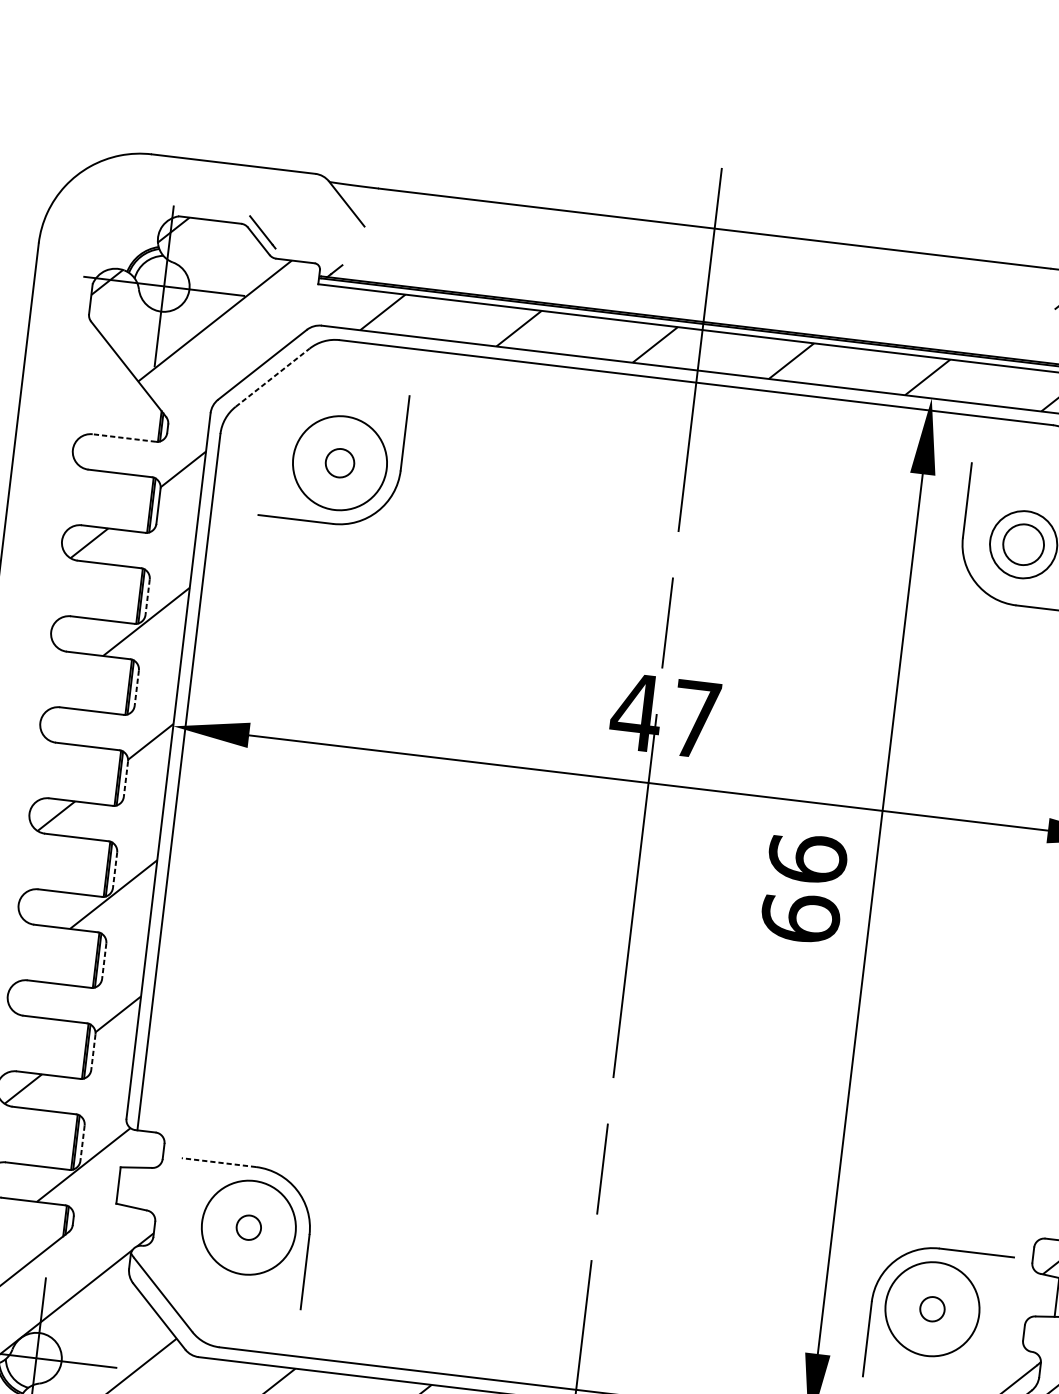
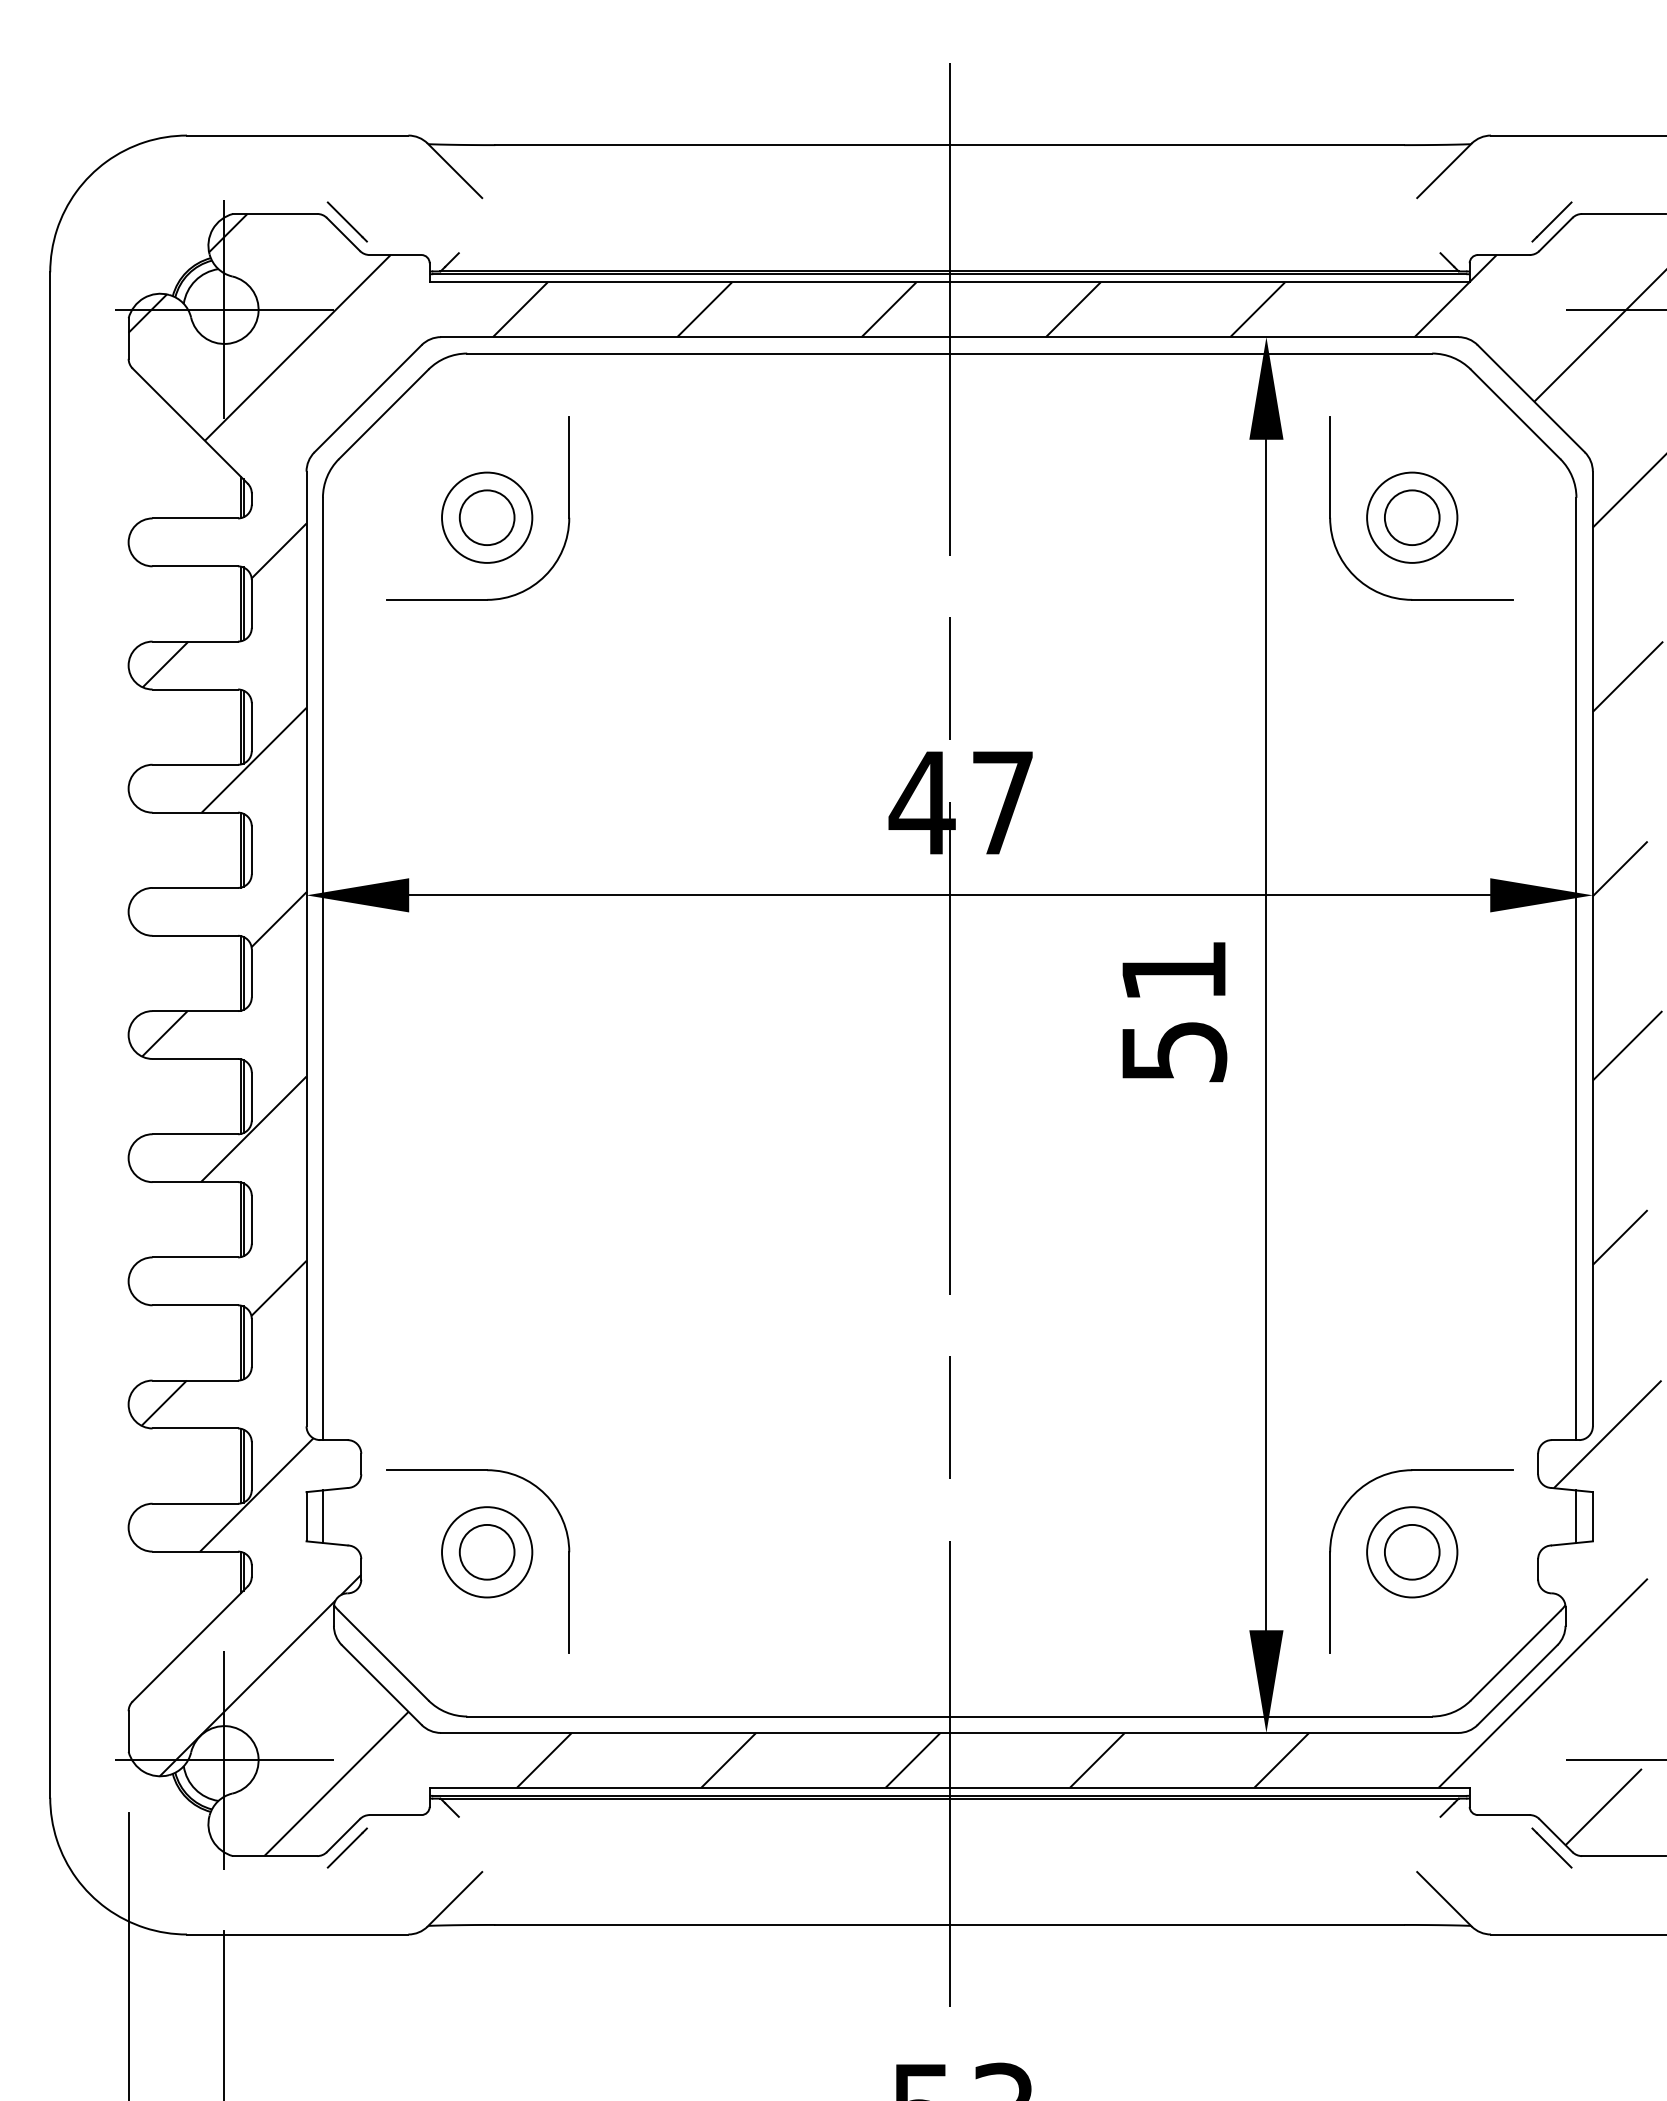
line: (273, 377) -> (384, 414), dashed -> solid
line: (124, 438) -> (195, 518), dashed -> solid
circle: (339, 462) -> (486, 517), size x1.43
circle: (340, 463) -> (487, 517), size x0.71
line: (147, 597) -> (251, 727), dashed -> solid
line: (136, 688) -> (251, 850), dashed -> solid
line: (125, 779) -> (251, 973), dashed -> solid
line: (114, 870) -> (251, 1096), dashed -> solid
text: (803, 887) -> (1173, 1010), 66 -> 51
line: (104, 961) -> (251, 1219), dashed -> solid
line: (93, 1051) -> (251, 1342), dashed -> solid
line: (82, 1143) -> (251, 1466), dashed -> solid
line: (218, 1162) -> (436, 1470), dashed -> solid
line: (130, 1186) -> (322, 1516), added
circle: (248, 1227) -> (486, 1551), size x1.67
circle: (249, 1227) -> (487, 1552), size x0.71
circle: (931, 1308) -> (1411, 1551), size x1.67
circle: (932, 1309) -> (1412, 1552), size x0.71

